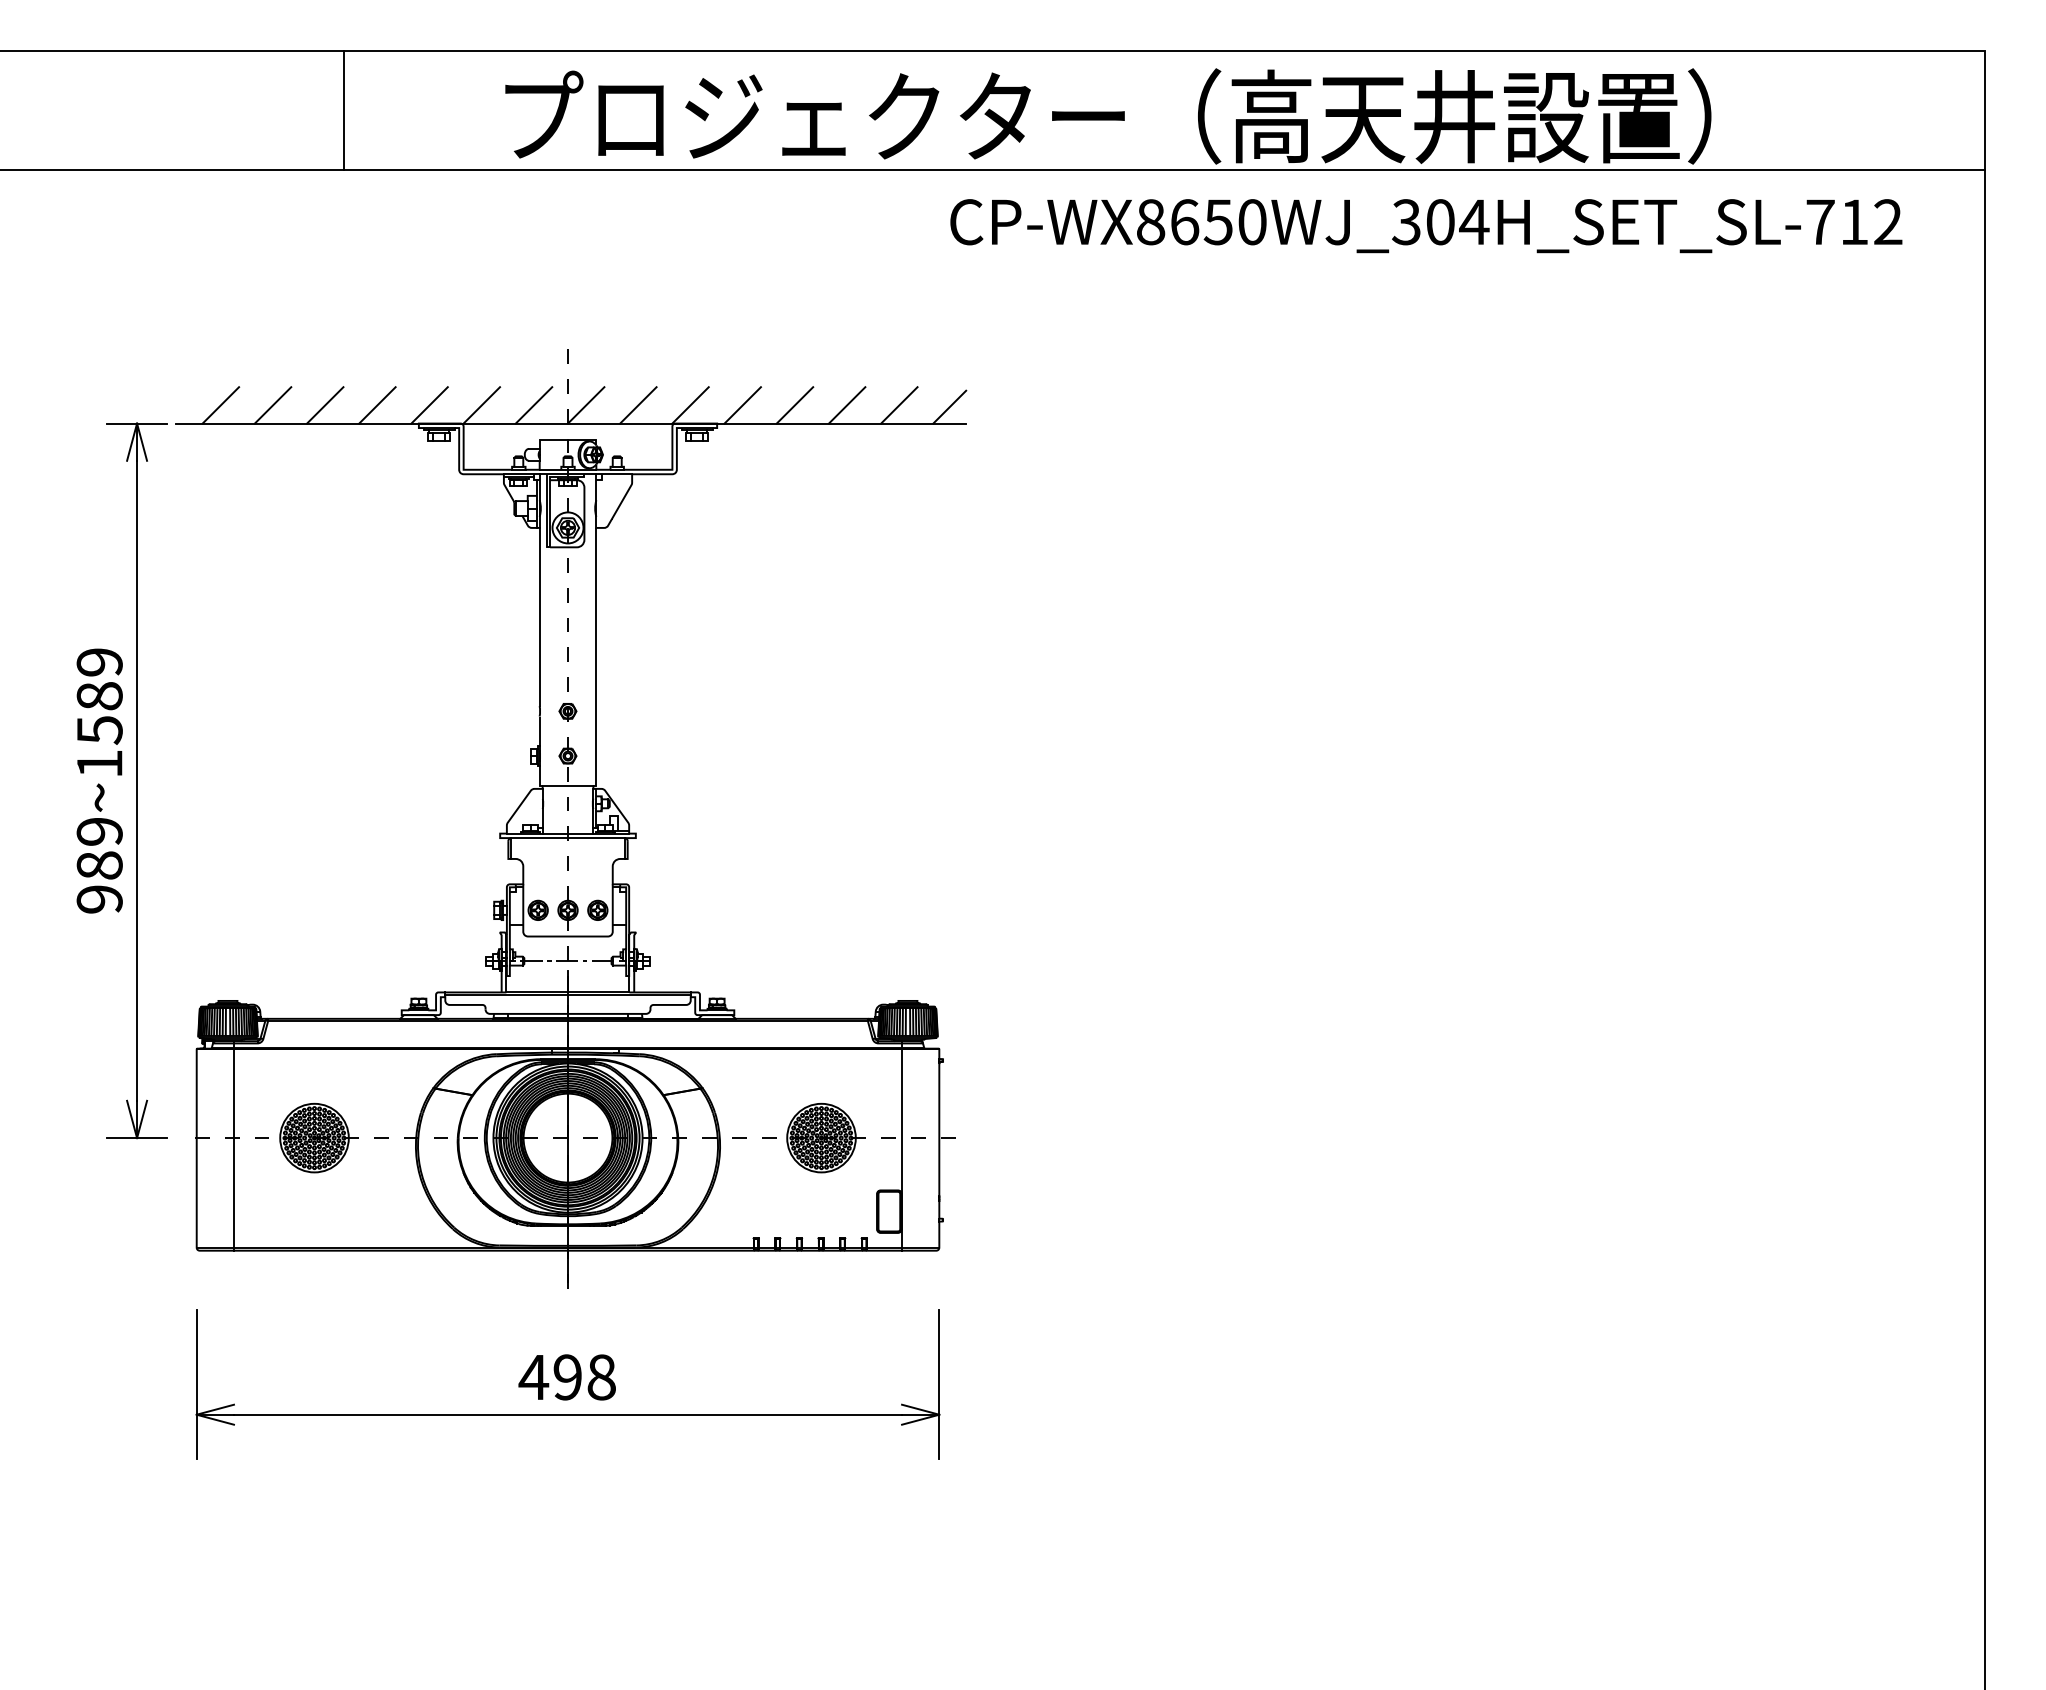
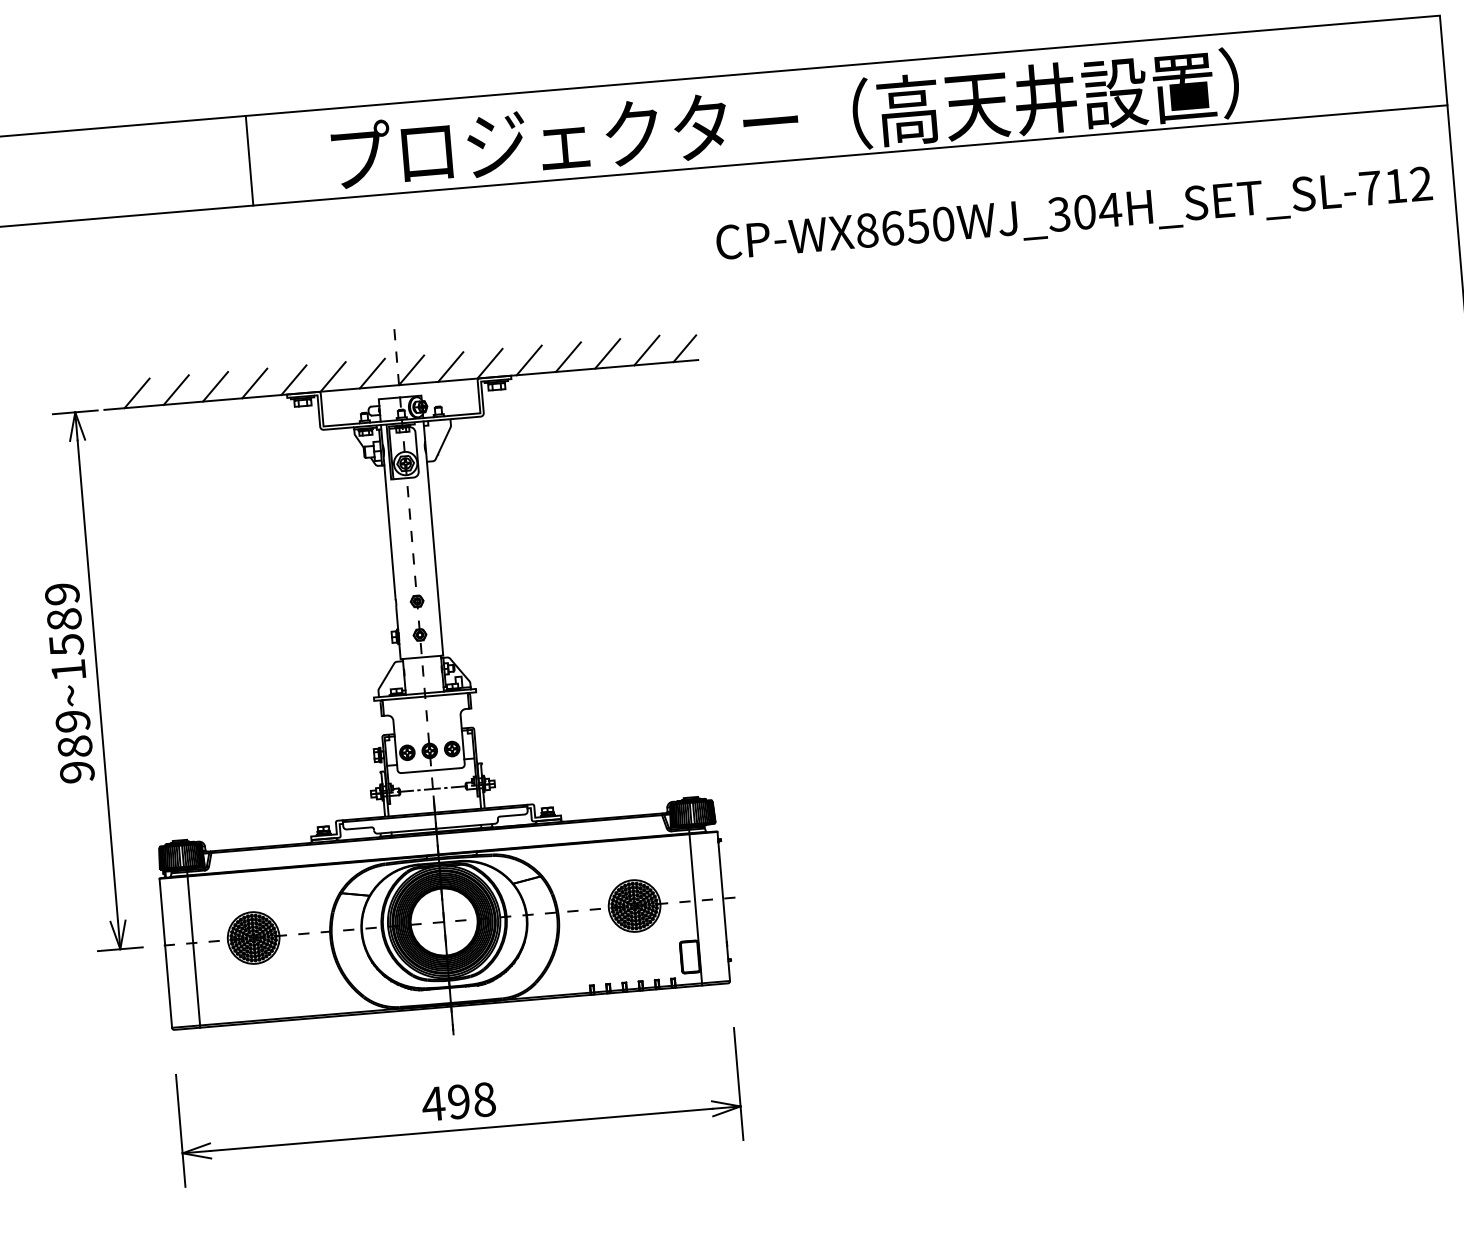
line: (344, 110) -> (249, 160), moved
text: (1426, 226) -> (1074, 216), moved

